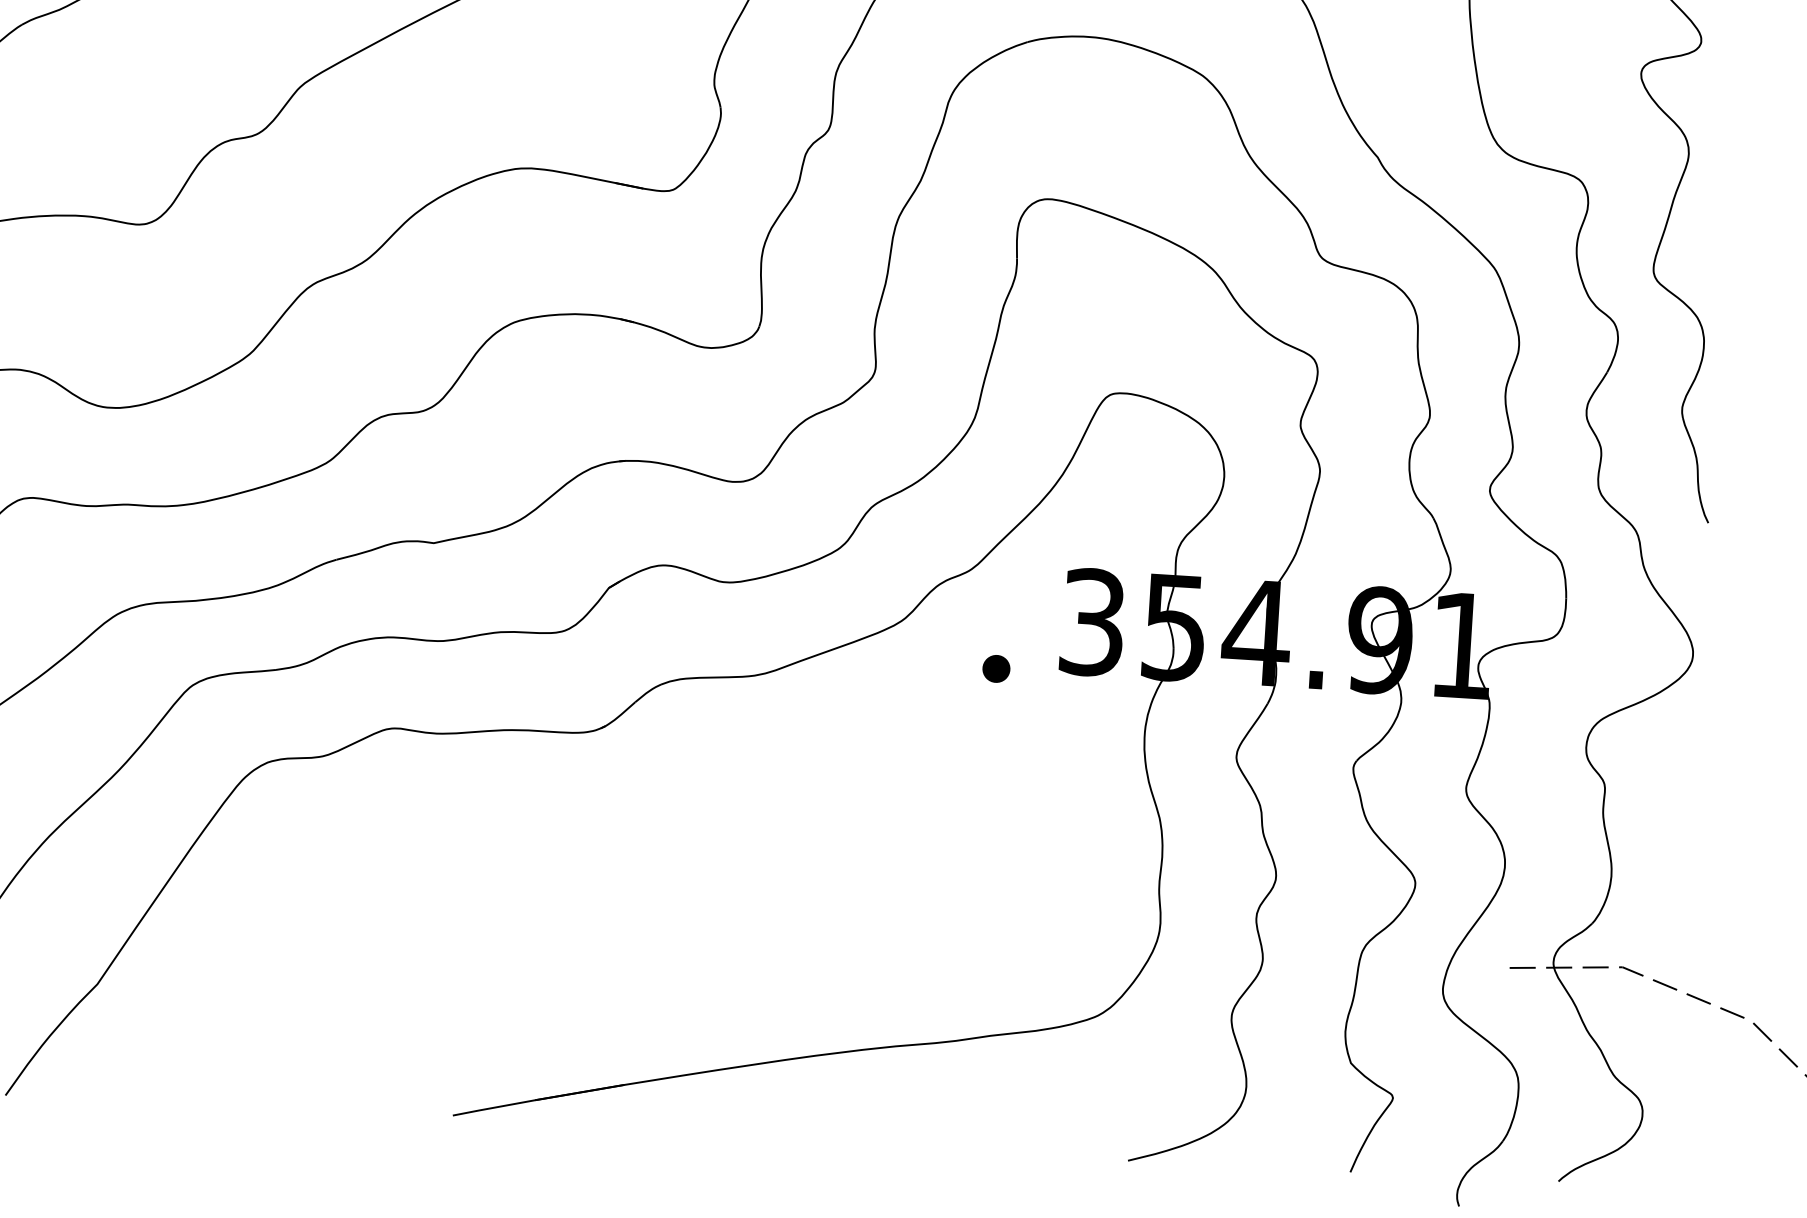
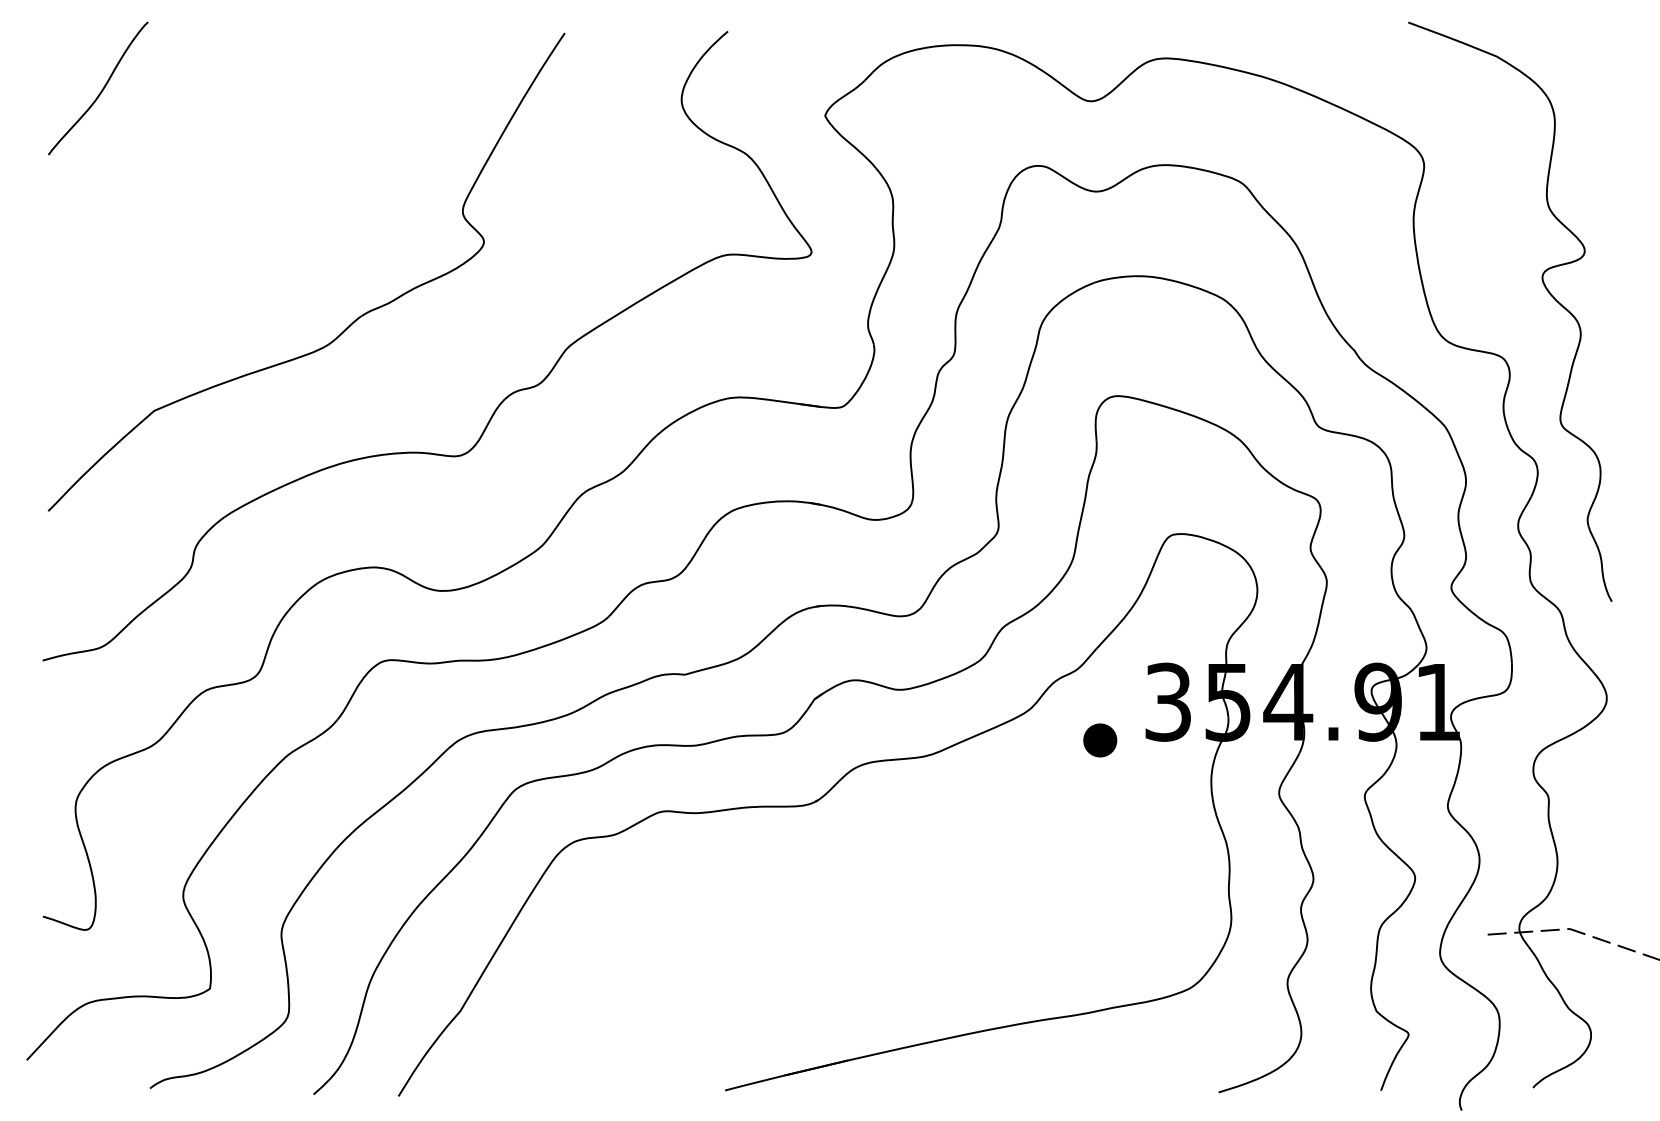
part: (996, 668) -> (1100, 740), size x1.67

